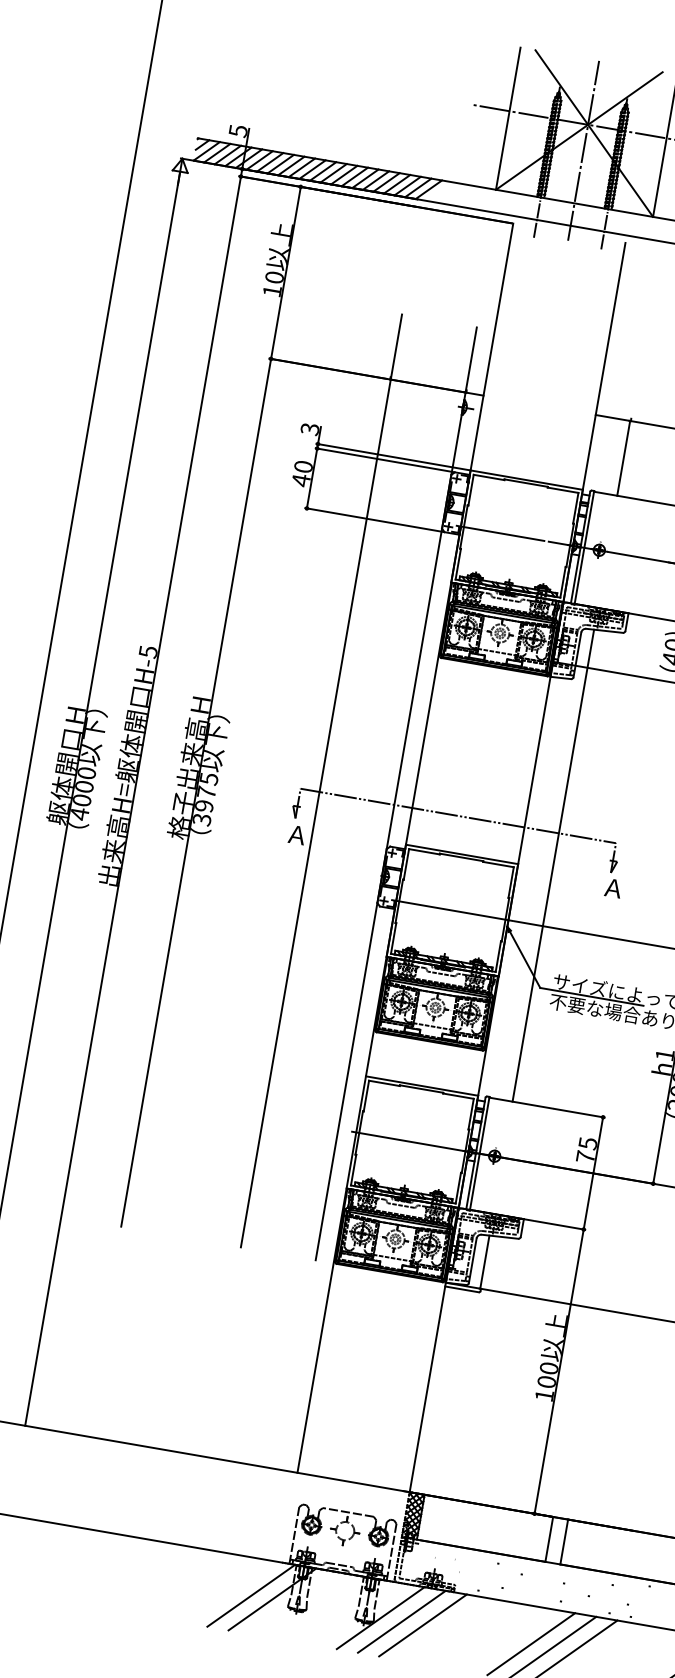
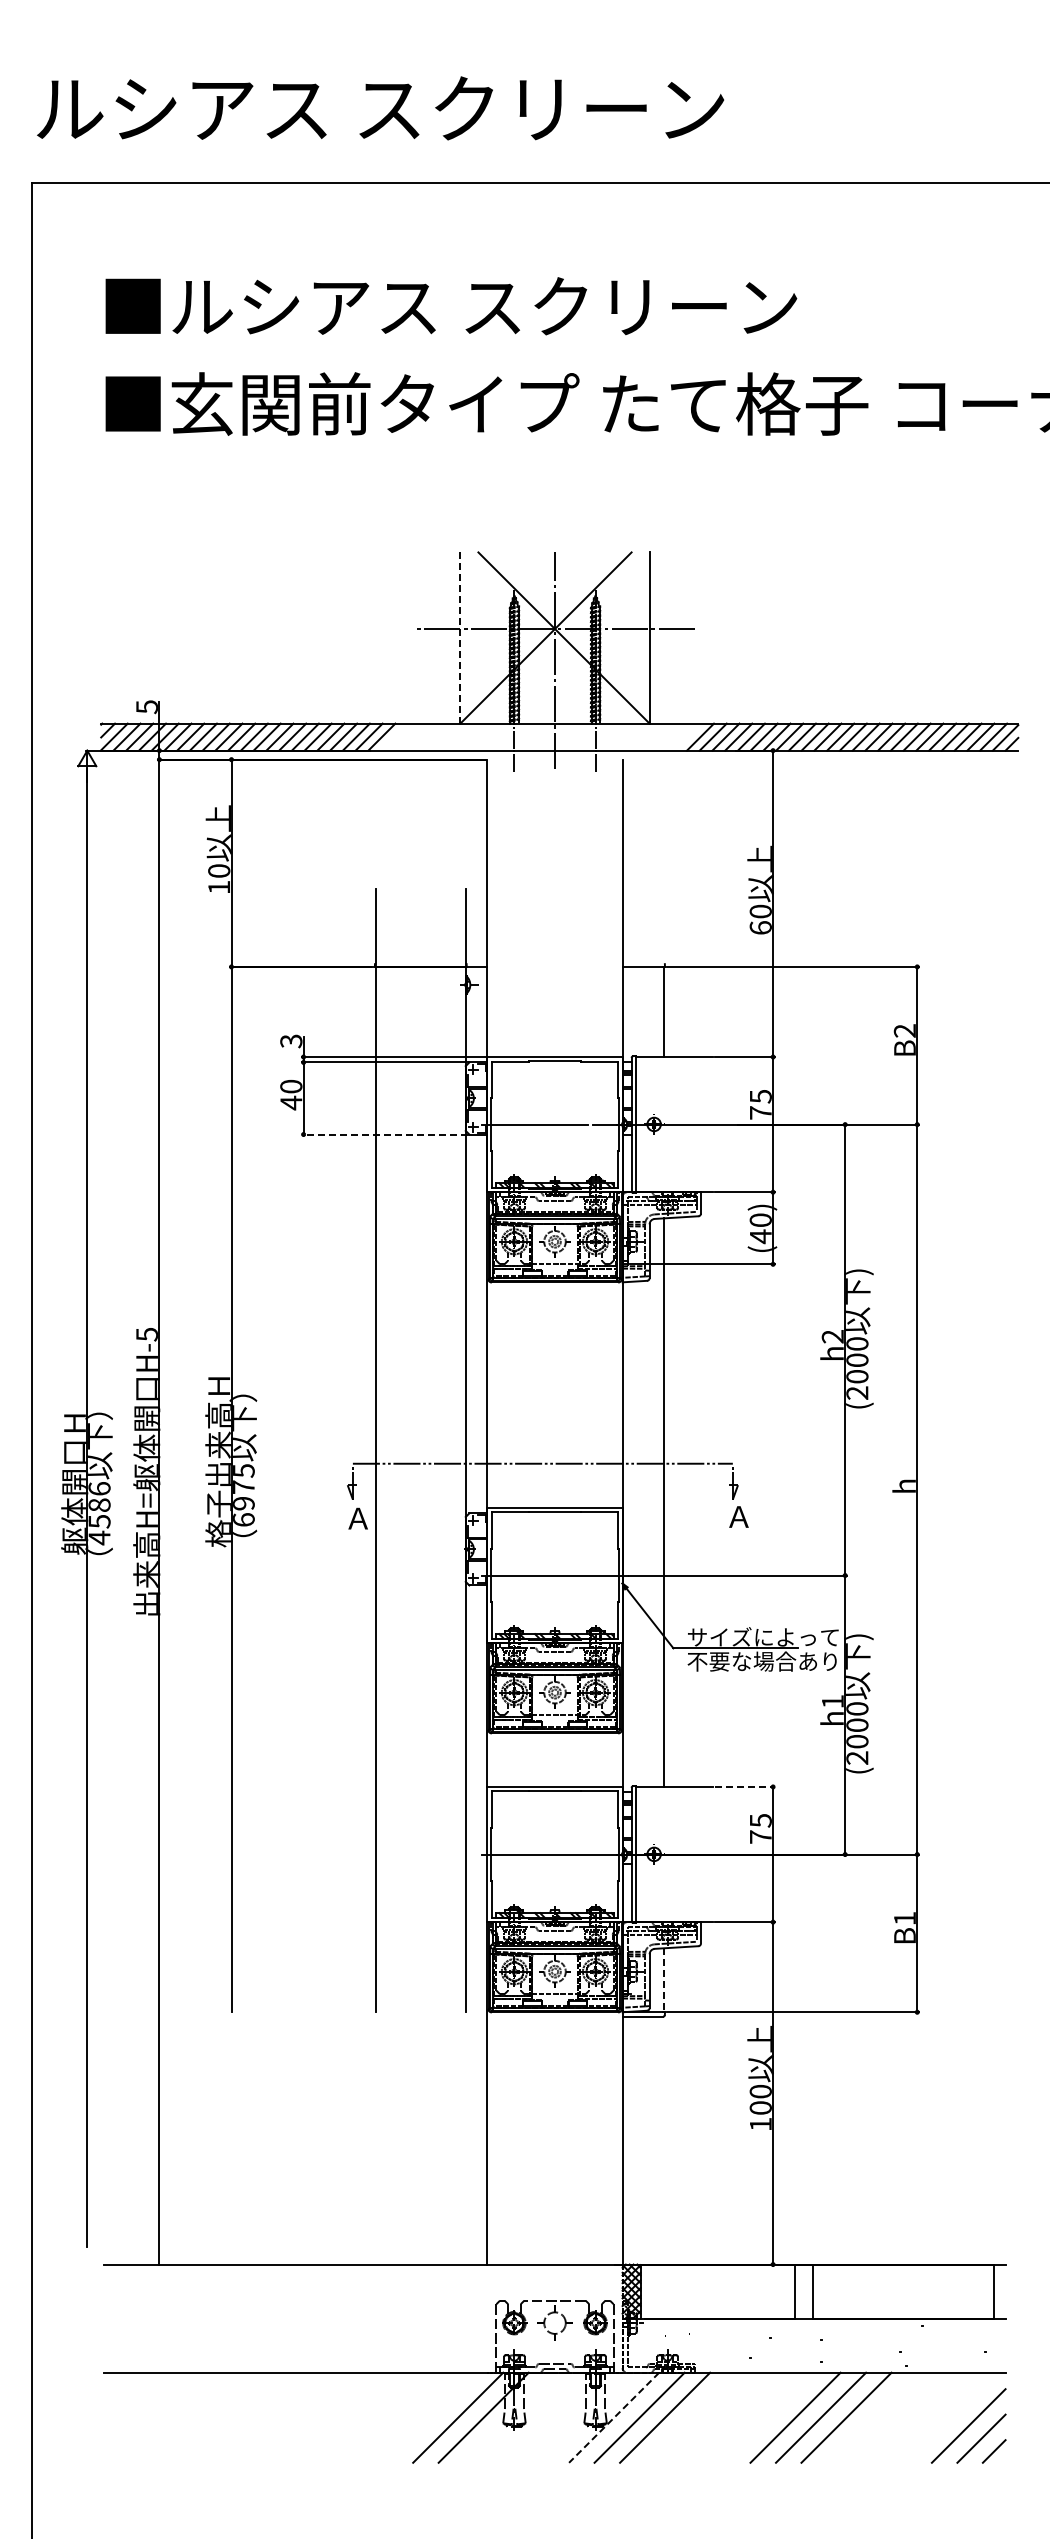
line: (508, 119) -> (460, 638), solid -> dashed
line: (374, 519) -> (384, 1134), solid -> dashed
text: (84, 787) -> (99, 1505), 4000 -> 4586
text: (201, 819) -> (243, 1519), 3975 -> 6975
line: (580, 1112) -> (745, 1786), solid -> dashed
line: (485, 1262) -> (664, 1980), solid -> dashed
line: (381, 1617) -> (614, 2417), solid -> dashed

